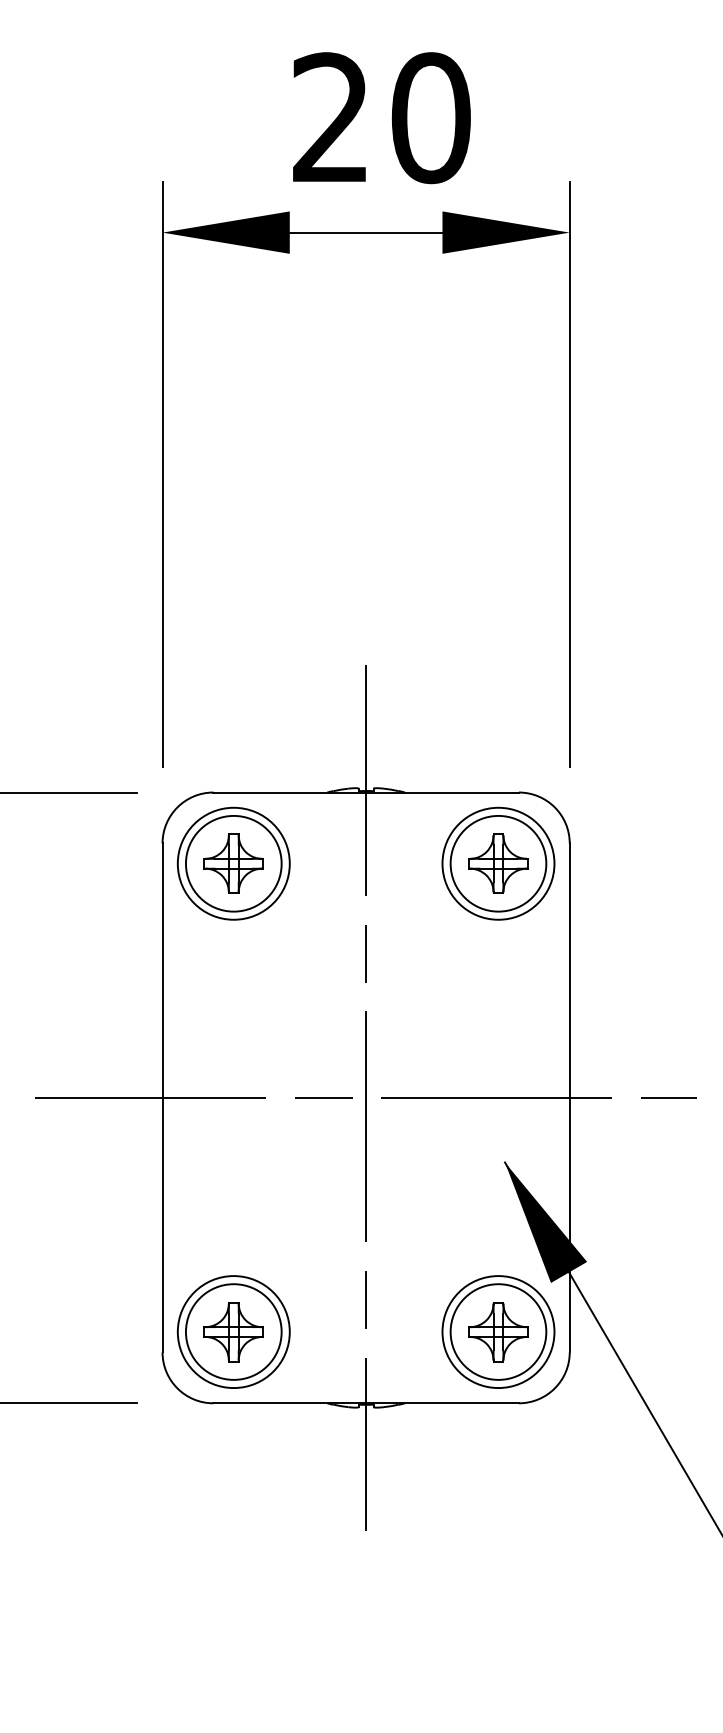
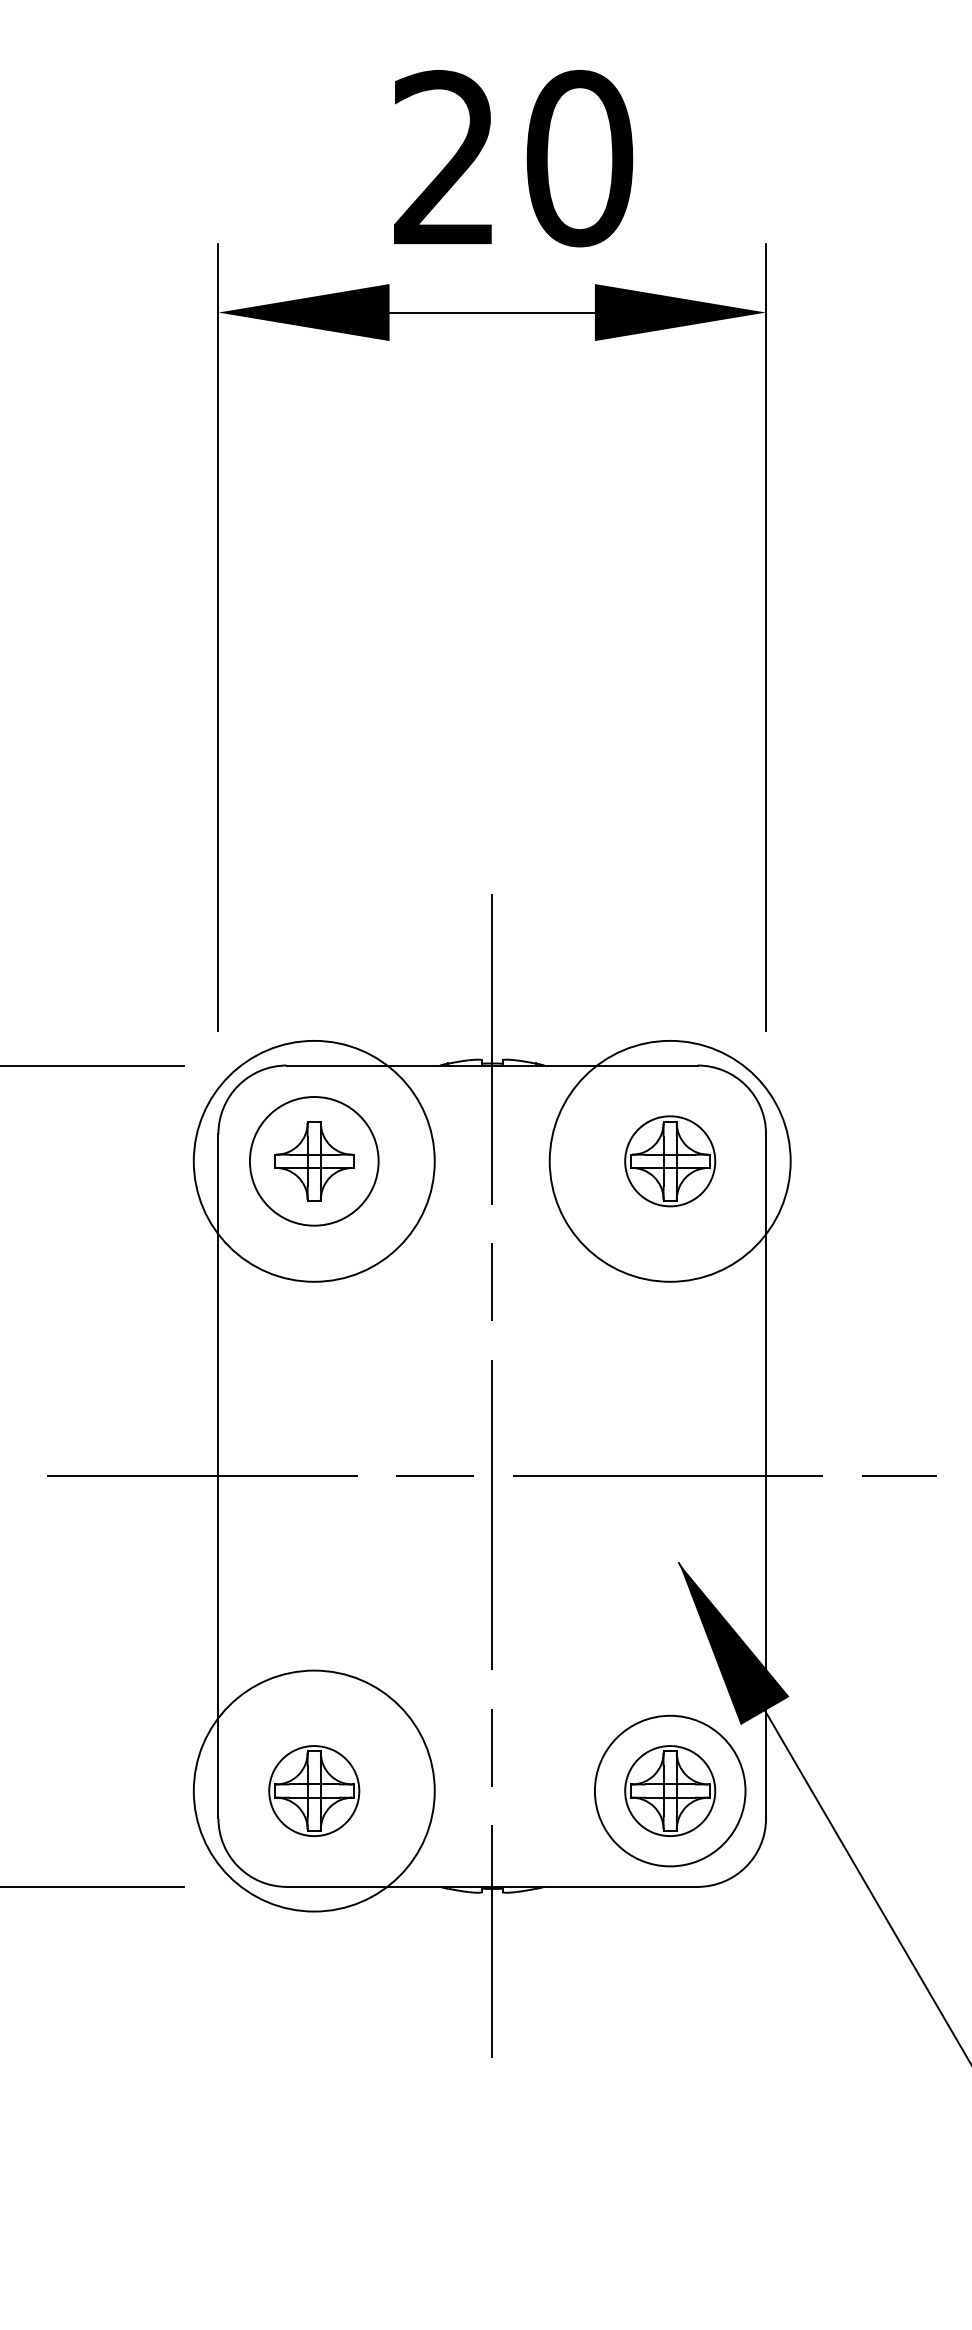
circle: (233, 863) -> (313, 1161), size x1.6
circle: (497, 863) -> (669, 1161), size x0.7
circle: (497, 863) -> (669, 1161), size x1.6
circle: (233, 1331) -> (313, 1790), size x0.7
circle: (233, 1331) -> (313, 1790), size x1.6
circle: (497, 1331) -> (669, 1790), size x0.7

